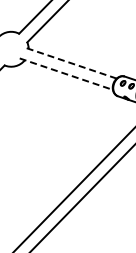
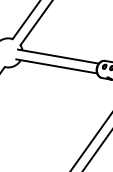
line: (69, 62) -> (57, 56), dashed -> solid
line: (66, 74) -> (56, 66), dashed -> solid

